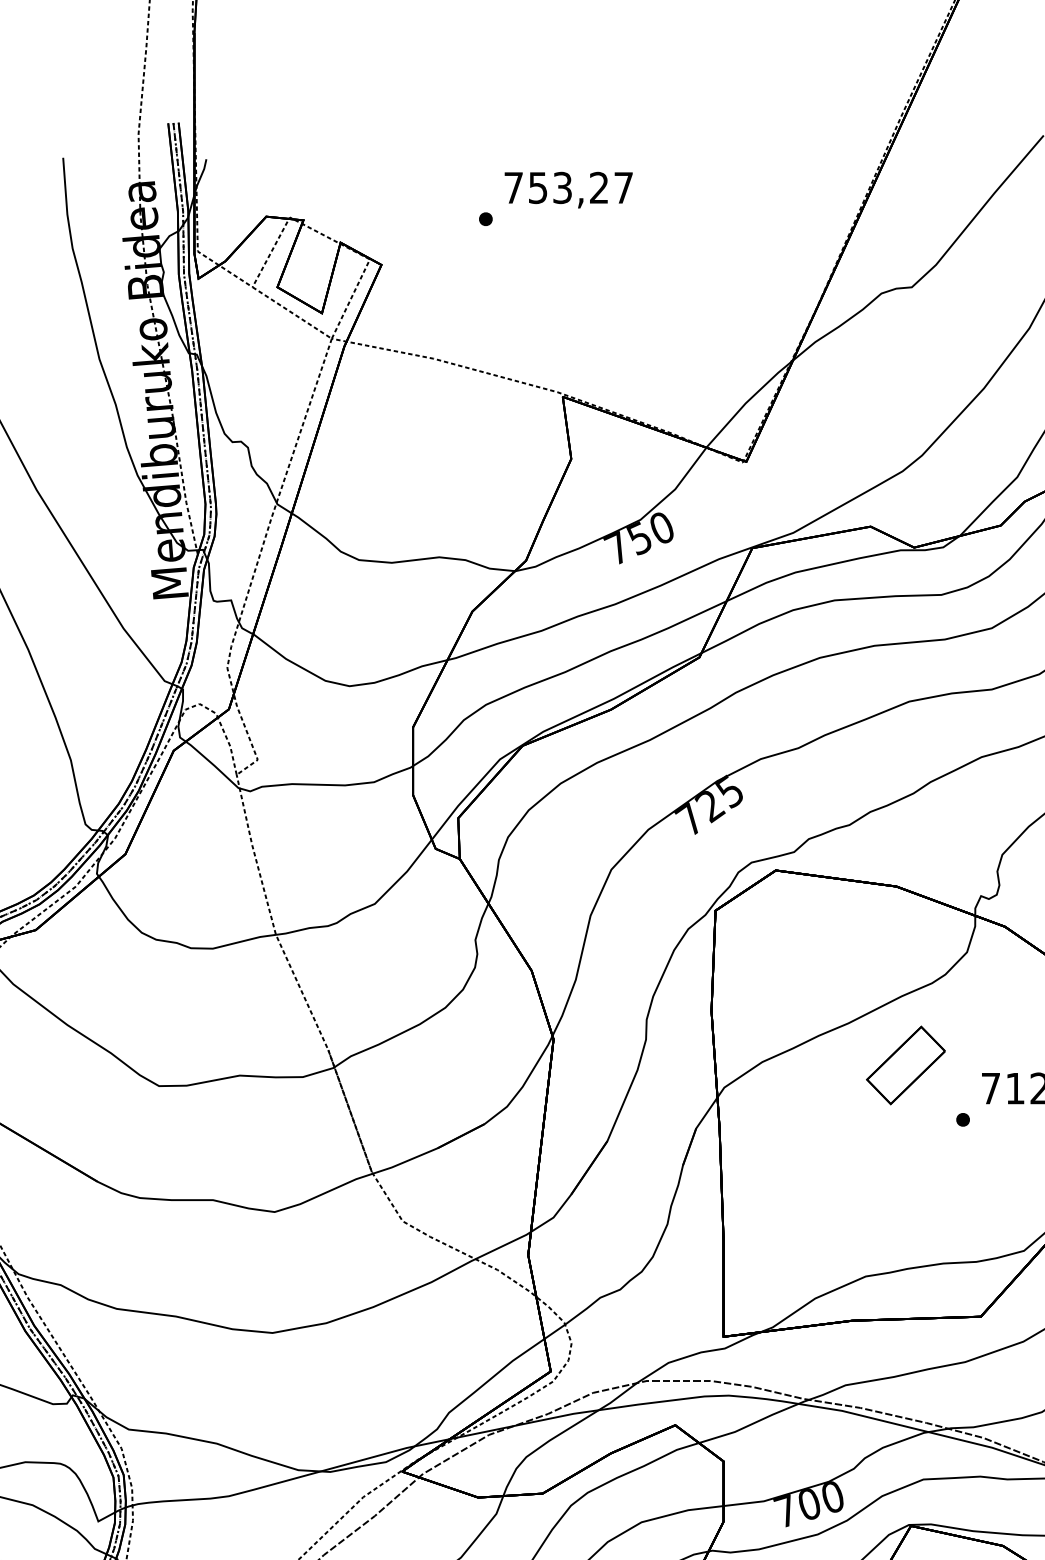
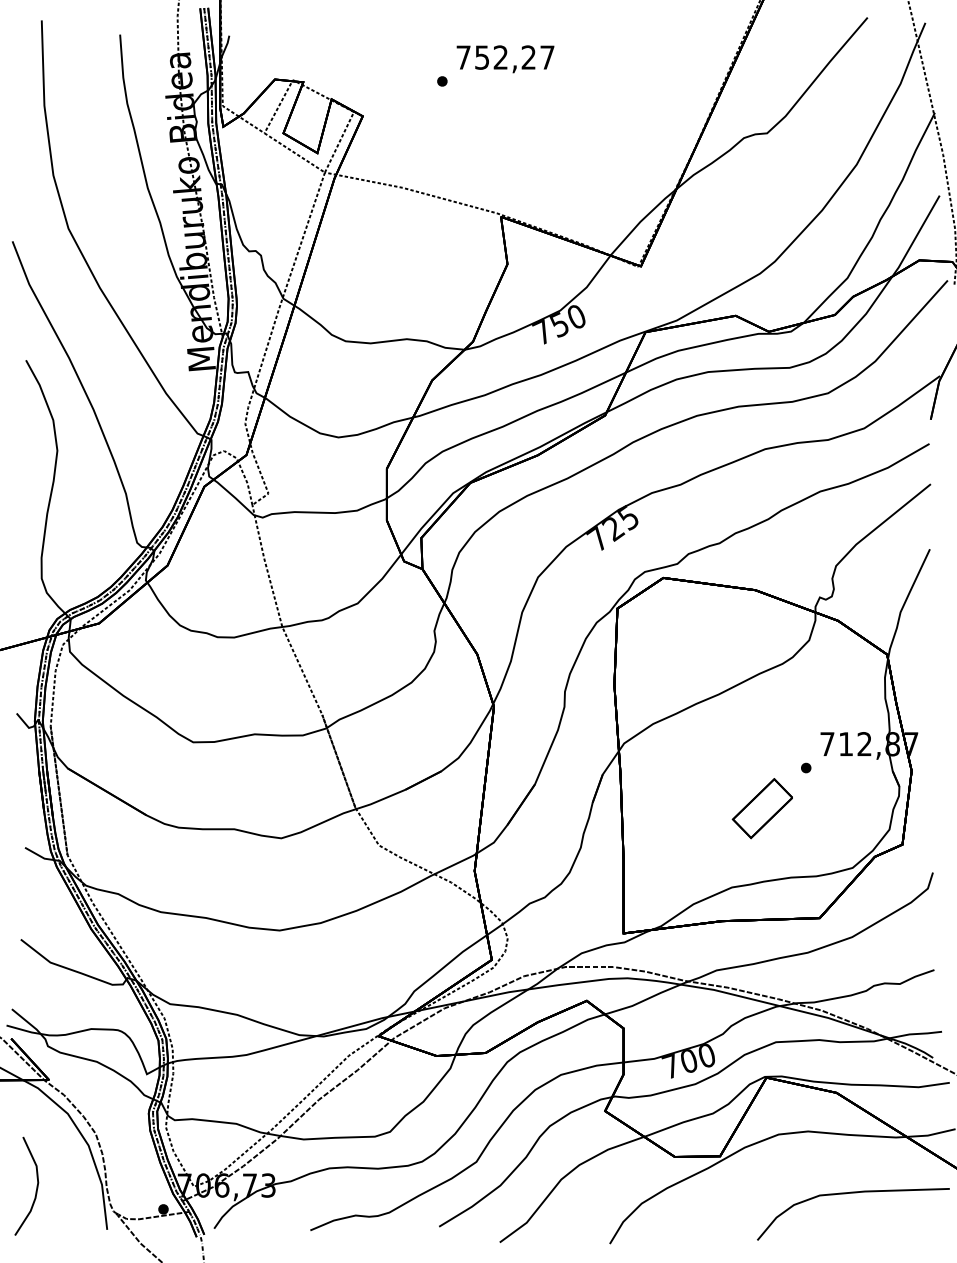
text: (562, 187) -> (500, 57), 753,27 -> 752,27
part: (904, 1065) -> (761, 808), moved

